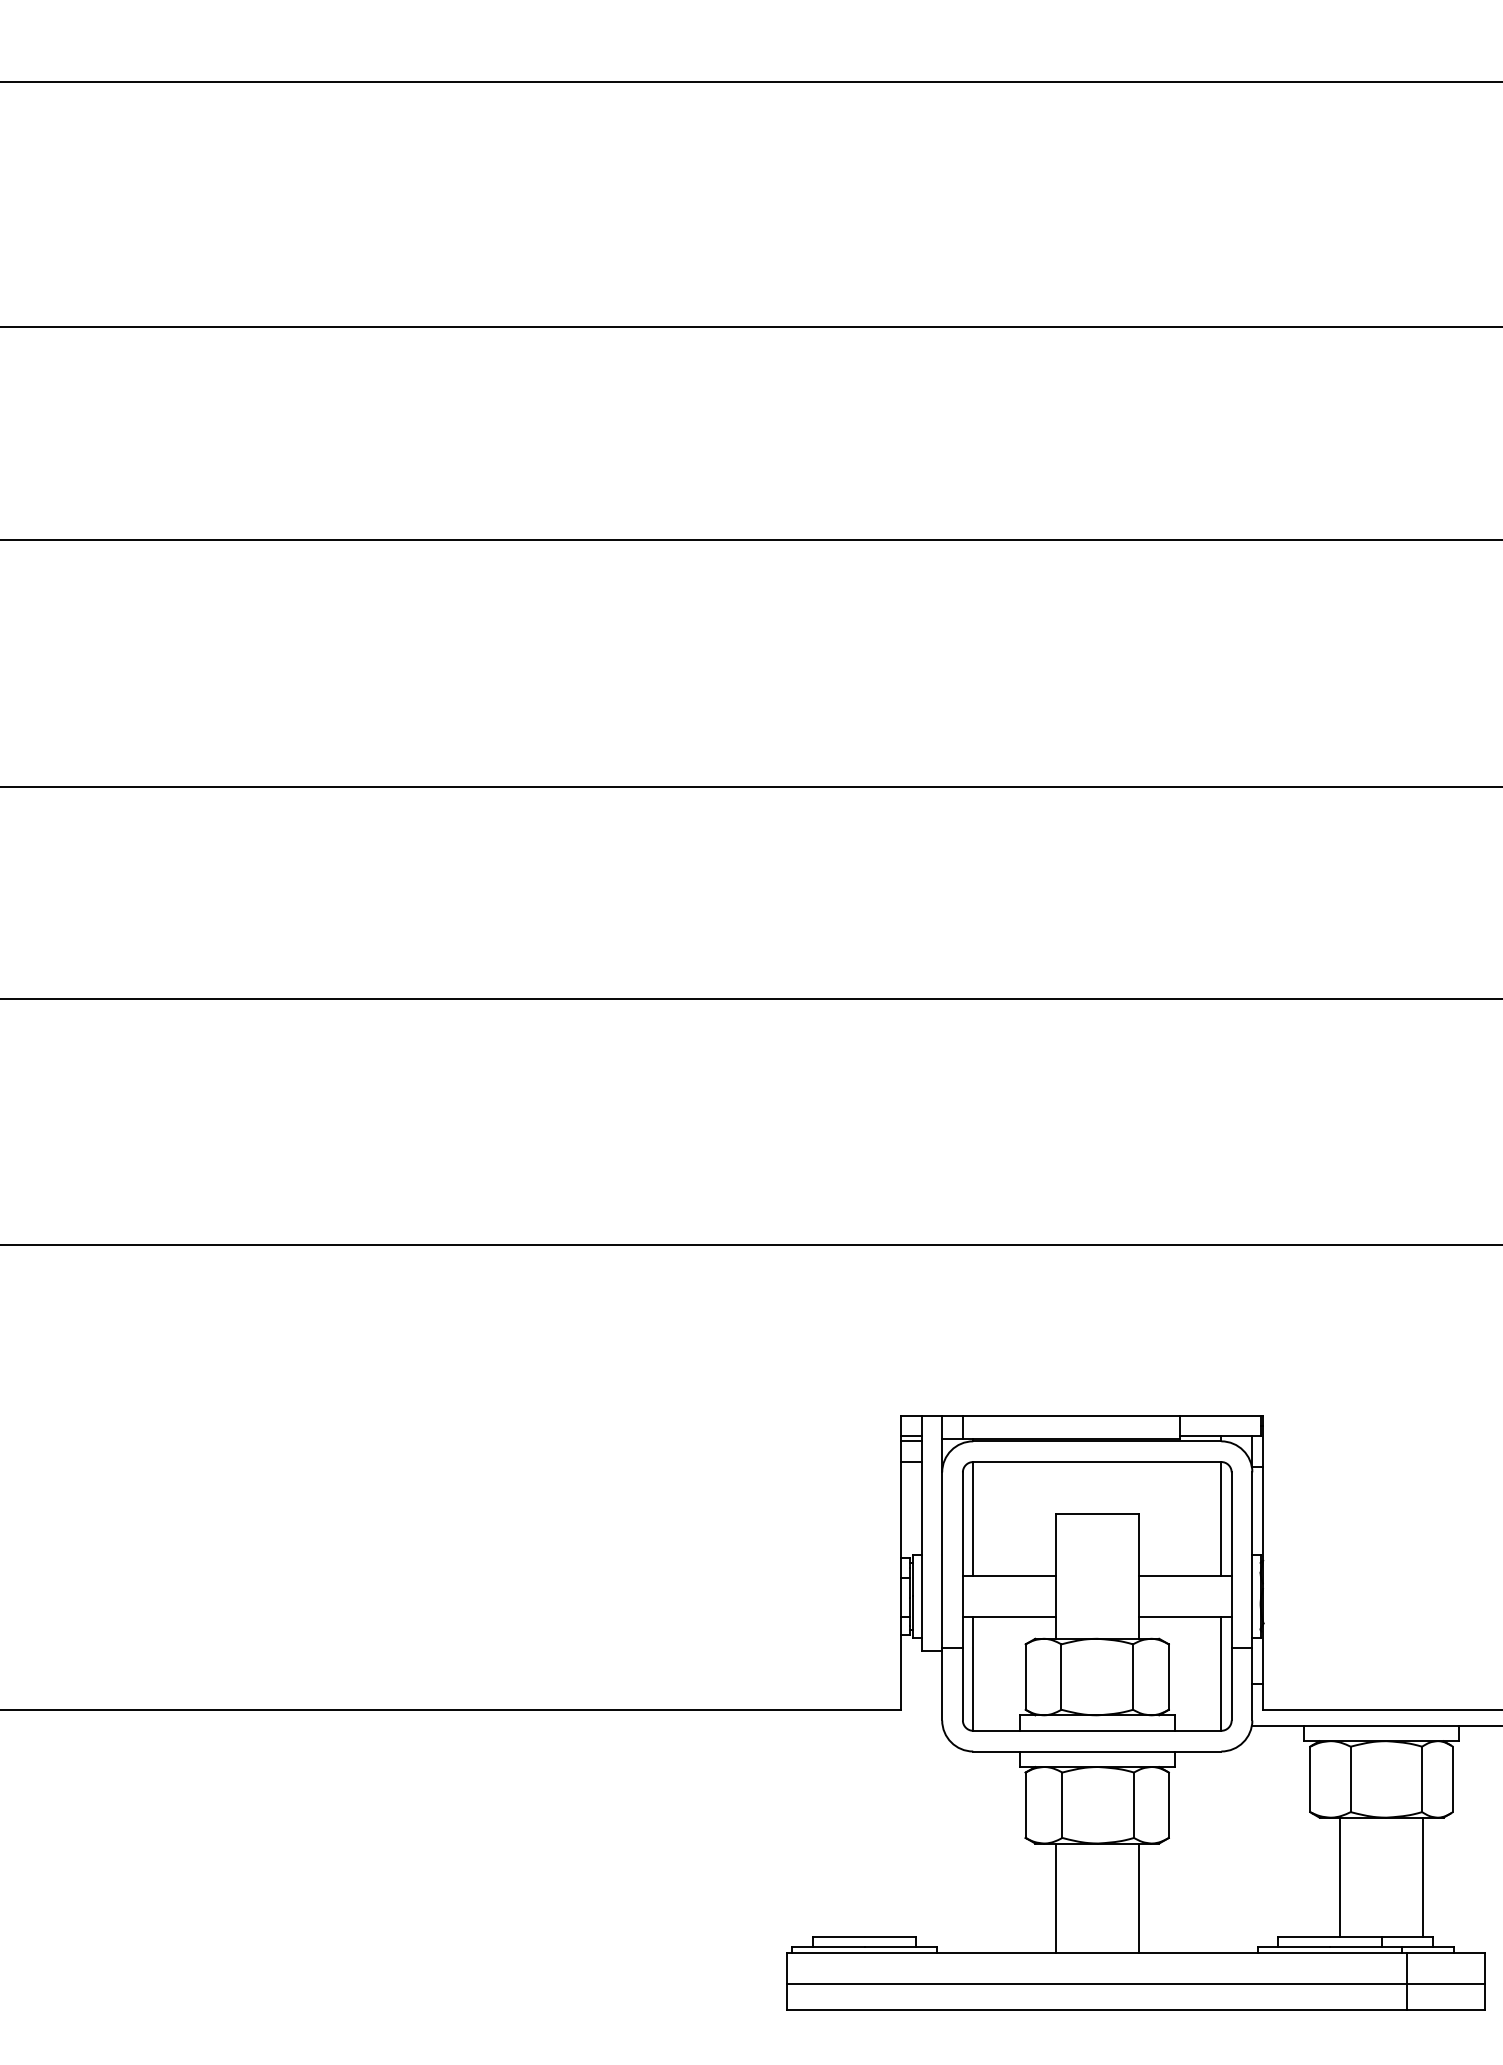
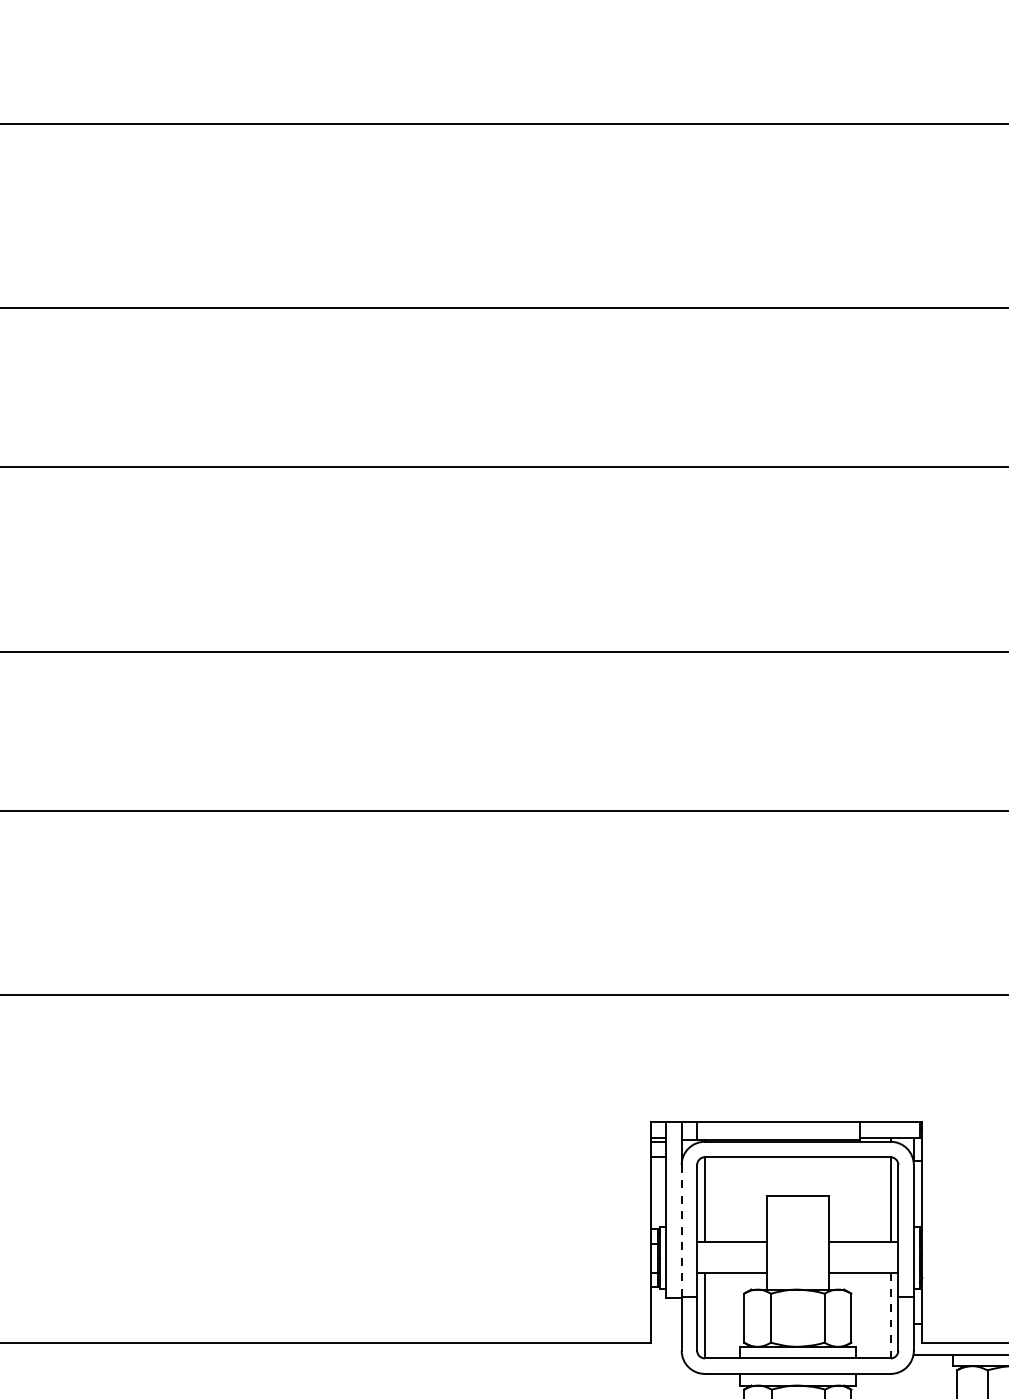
line: (942, 1560) -> (681, 1230), solid -> dashed
line: (1221, 1673) -> (890, 1315), solid -> dashed

